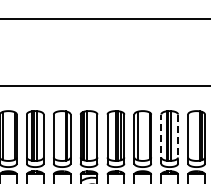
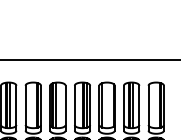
line: (161, 139) -> (124, 108), dashed -> solid
line: (178, 139) -> (139, 108), dashed -> solid

